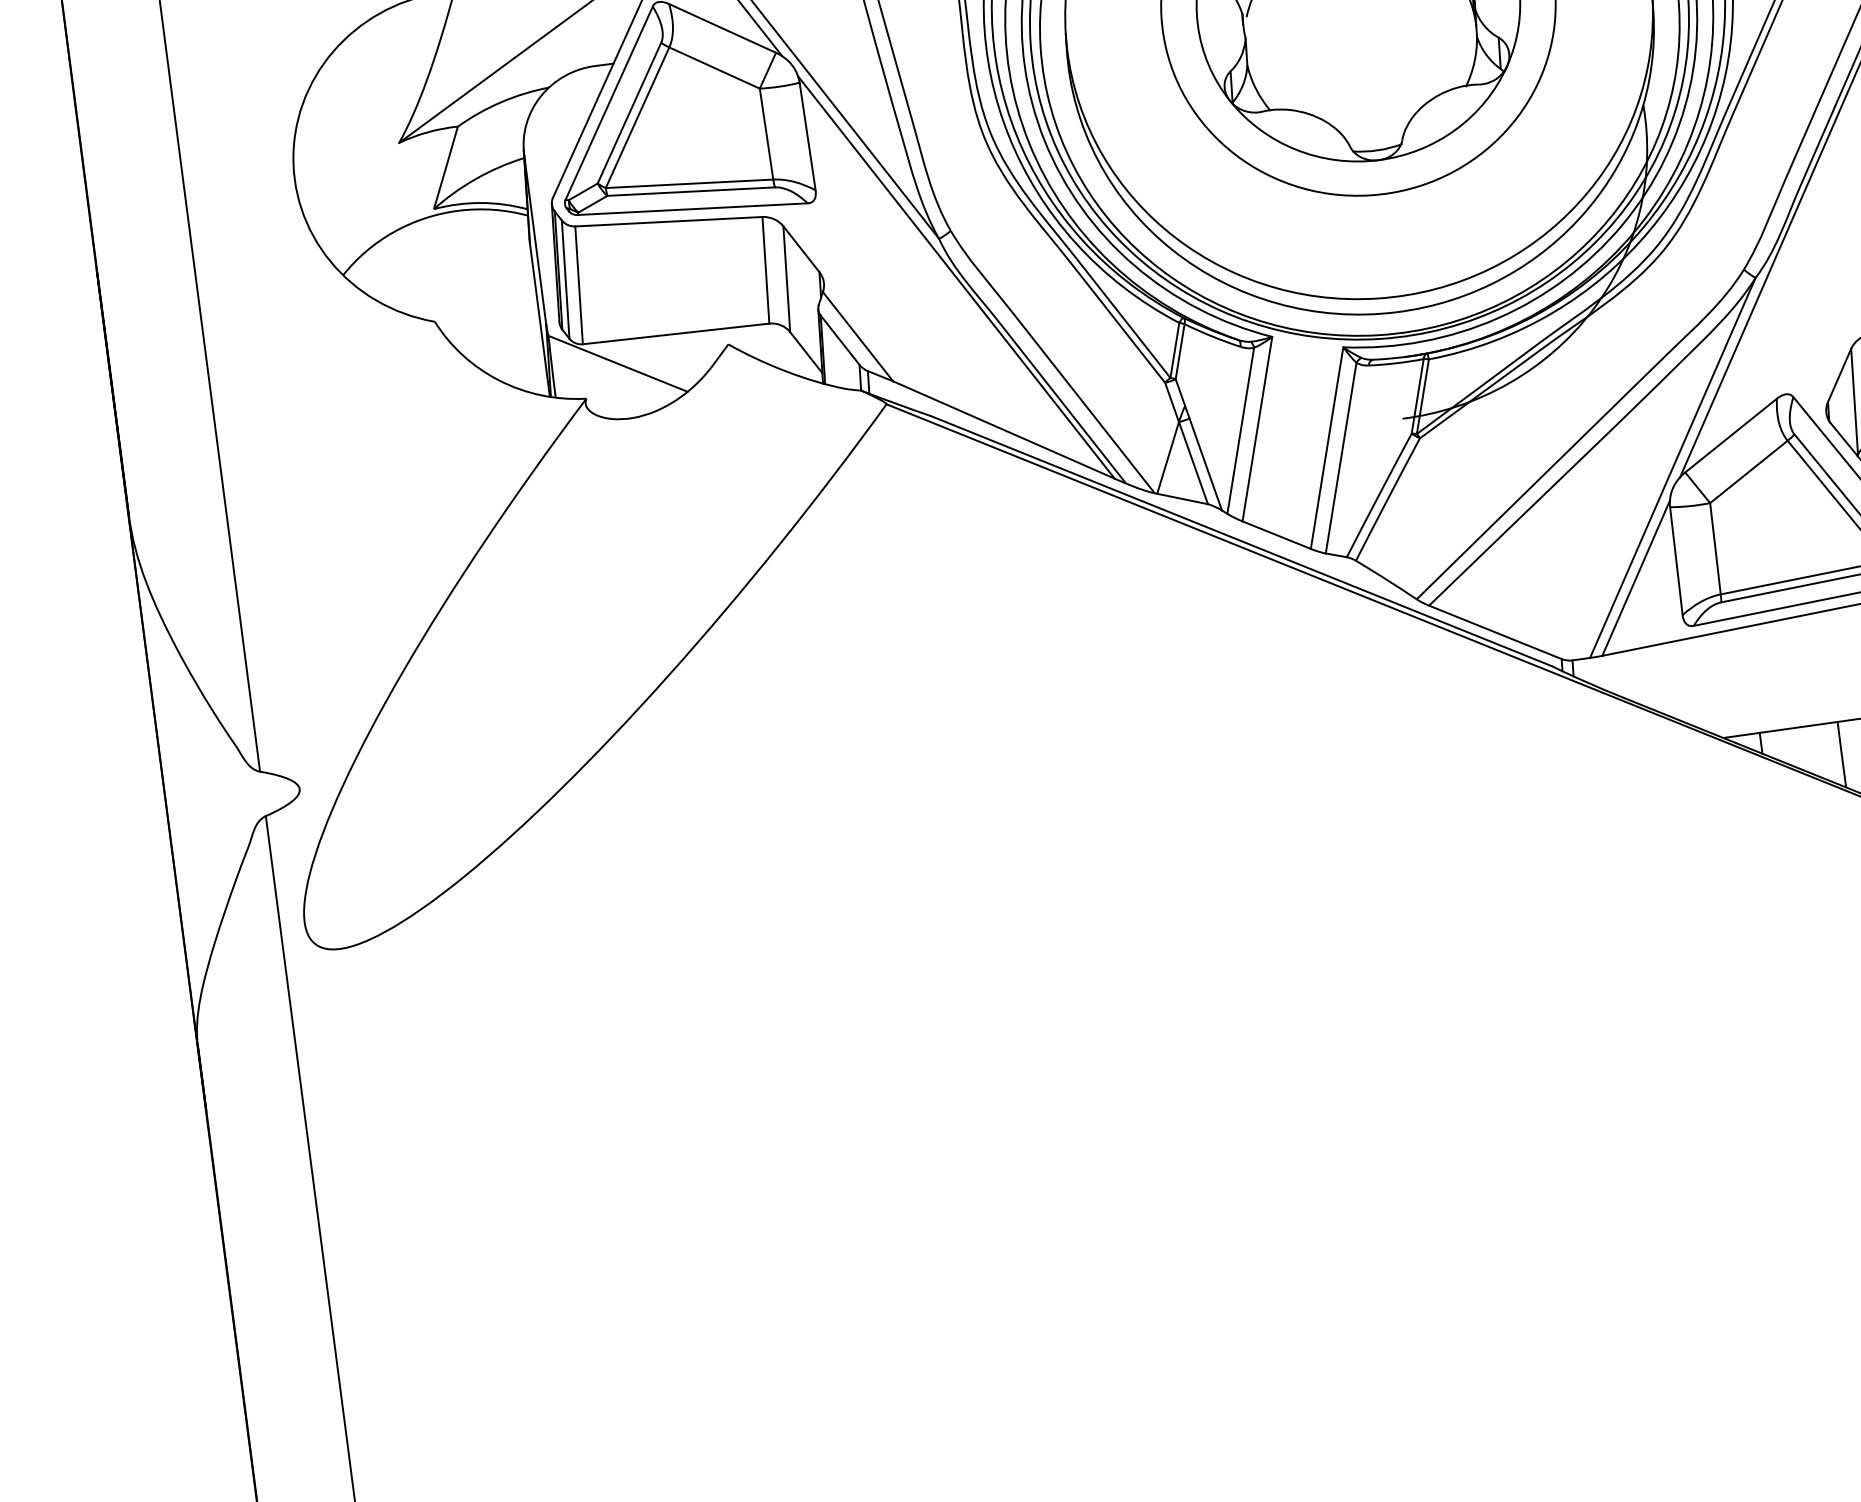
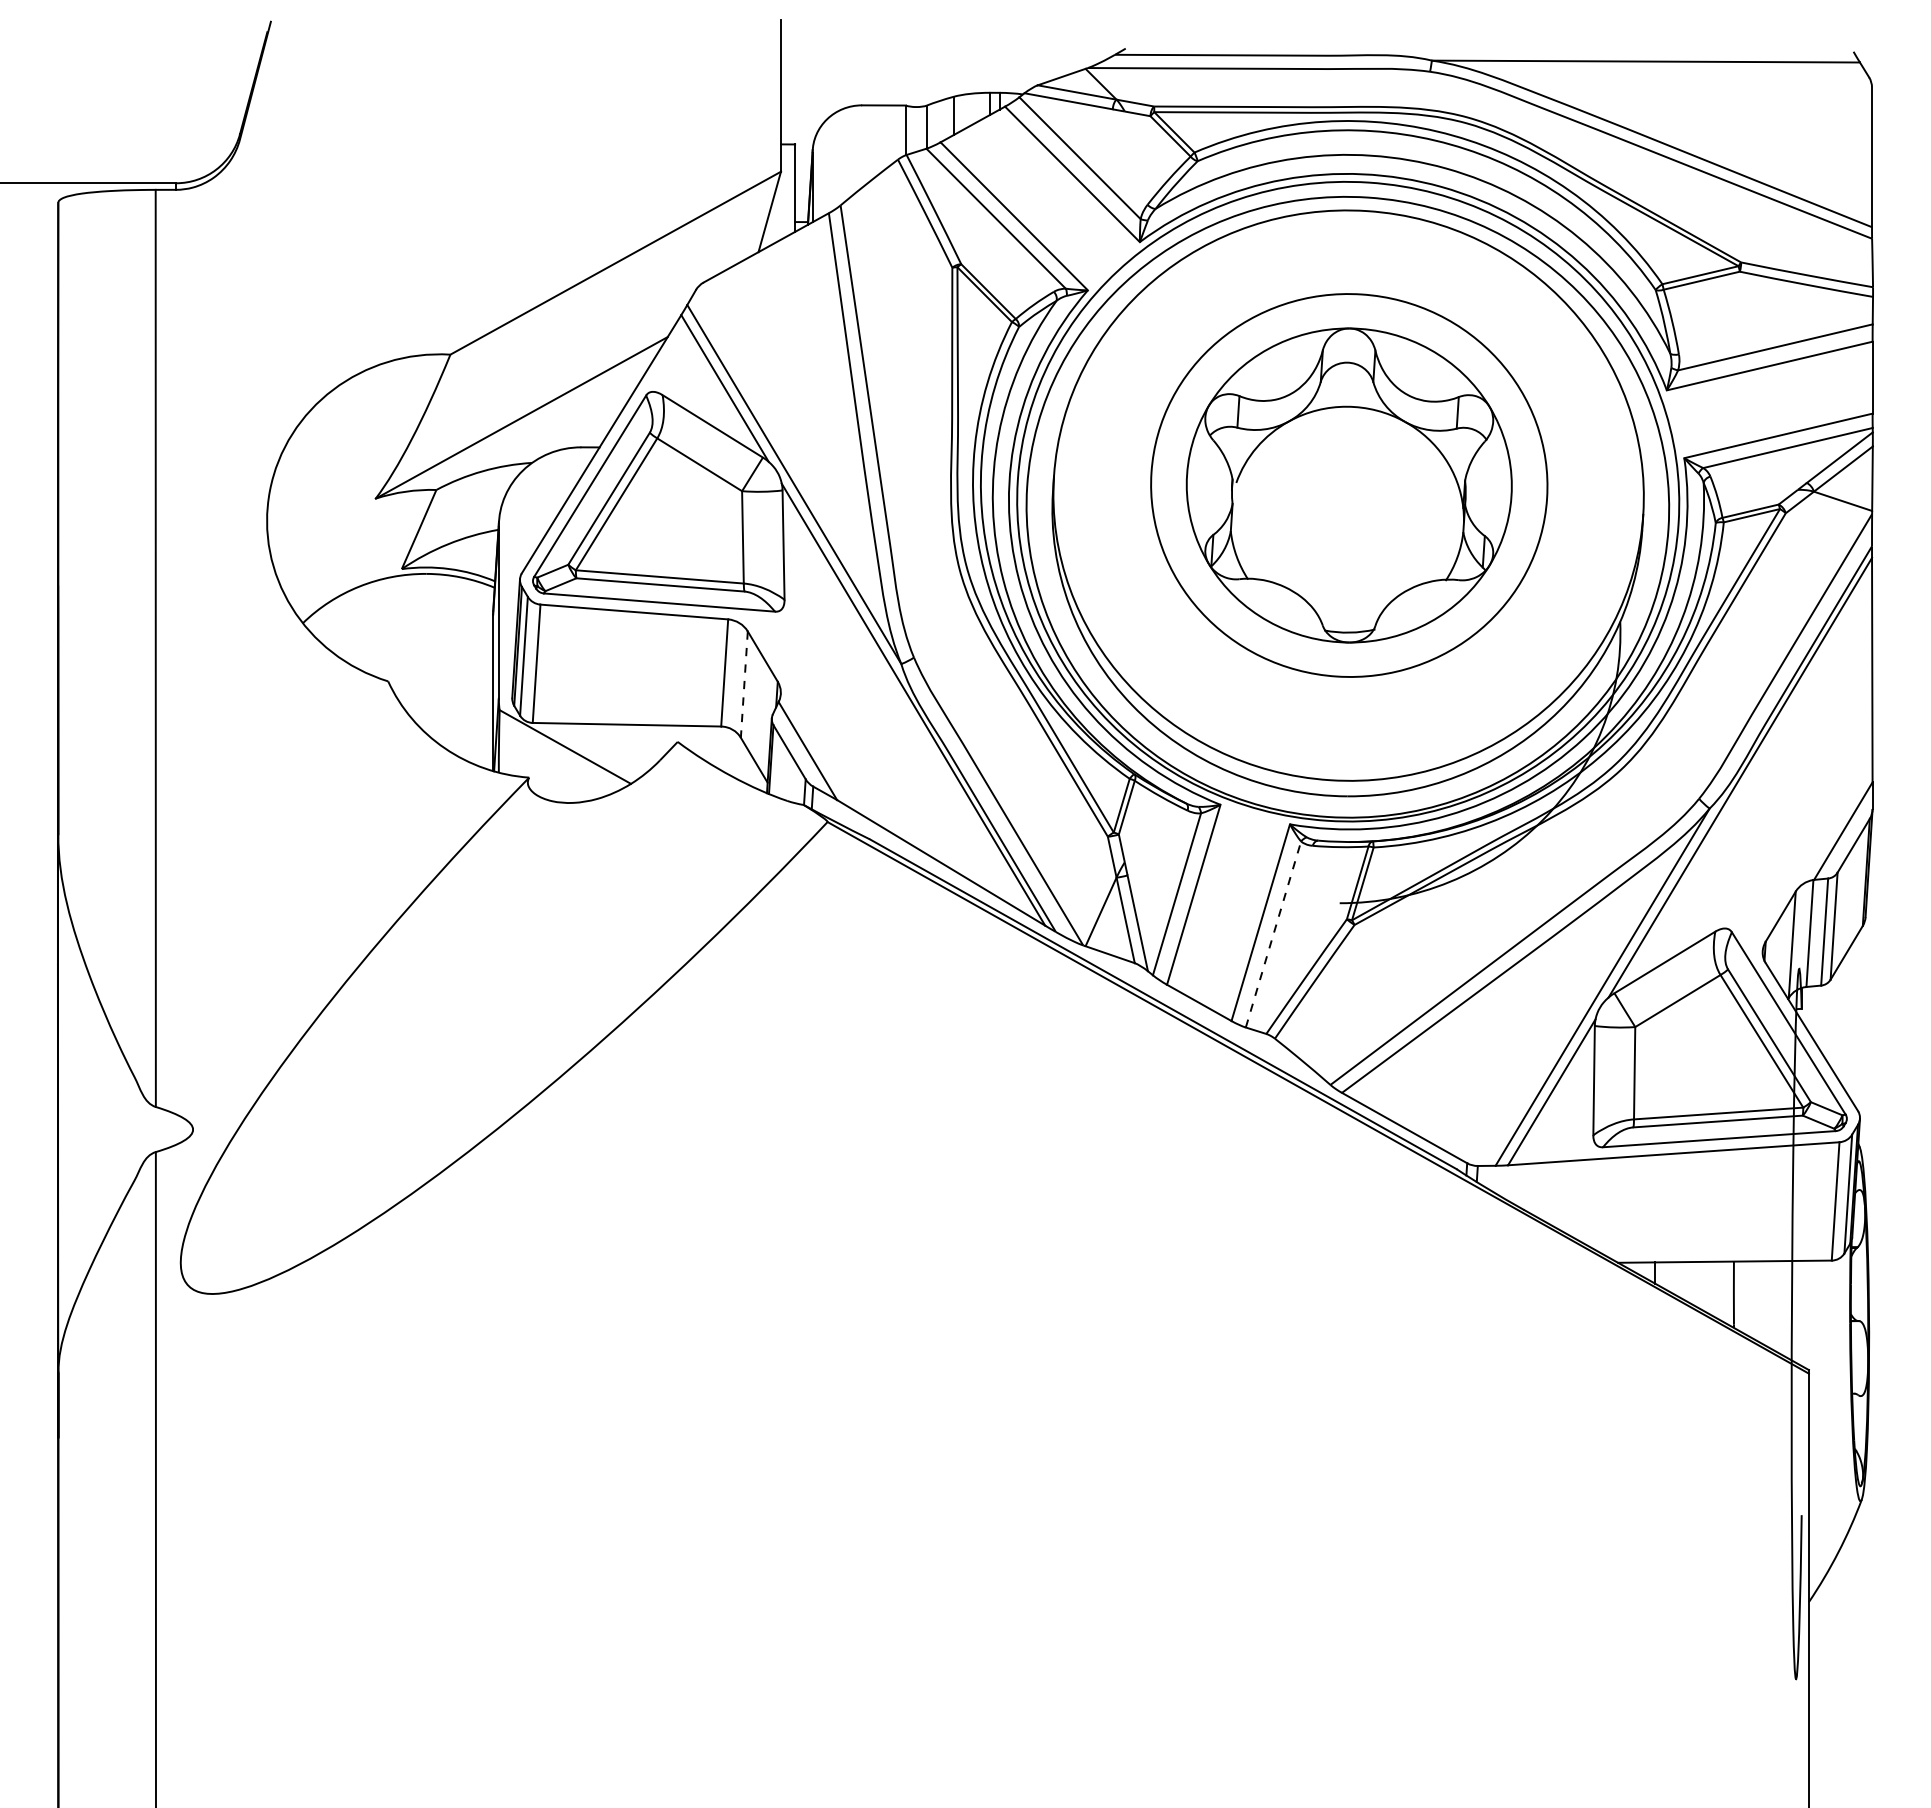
line: (787, 280) -> (744, 685), solid -> dashed
line: (1341, 458) -> (1273, 934), solid -> dashed

